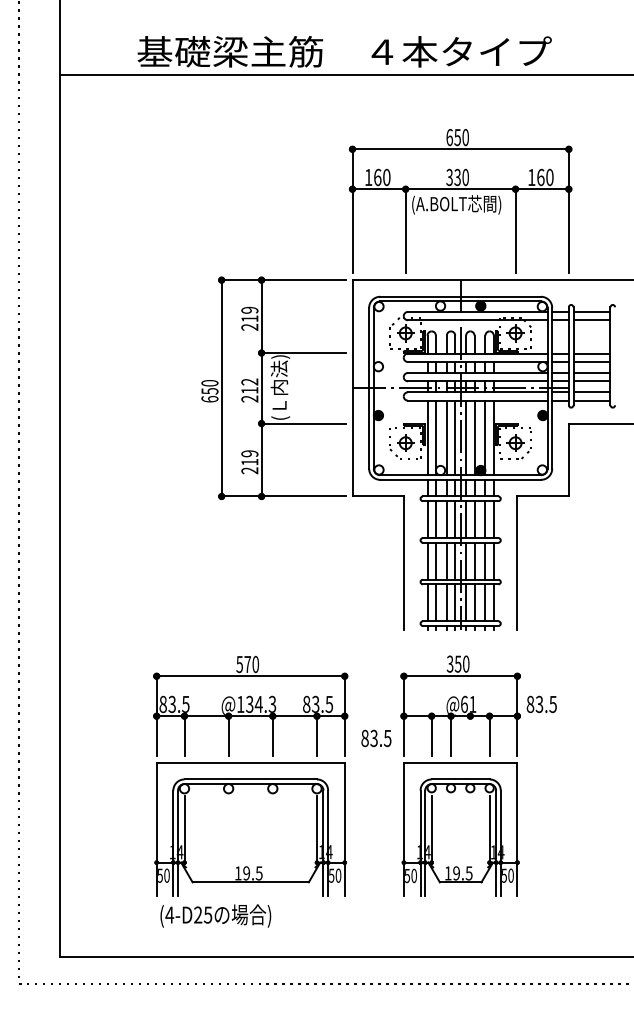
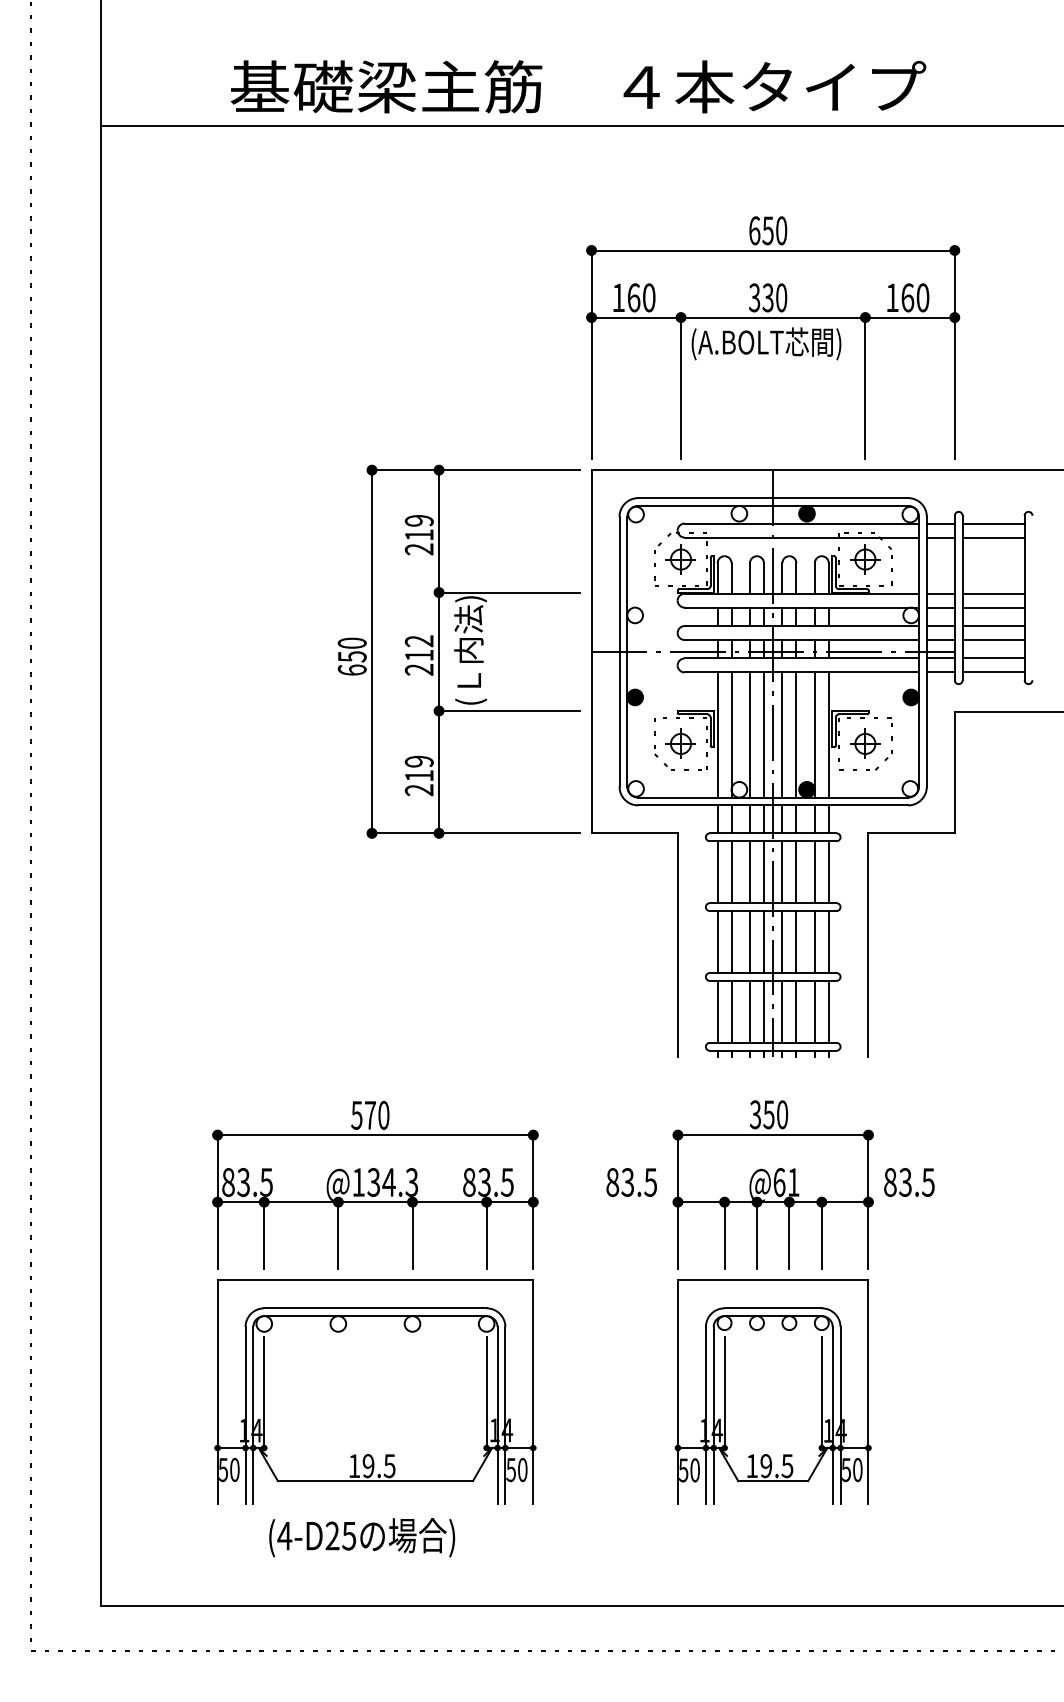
line: (470, 736) -> (789, 1236), added
text: (376, 738) -> (631, 1182), moved
part: (250, 775) -> (375, 1301), moved

